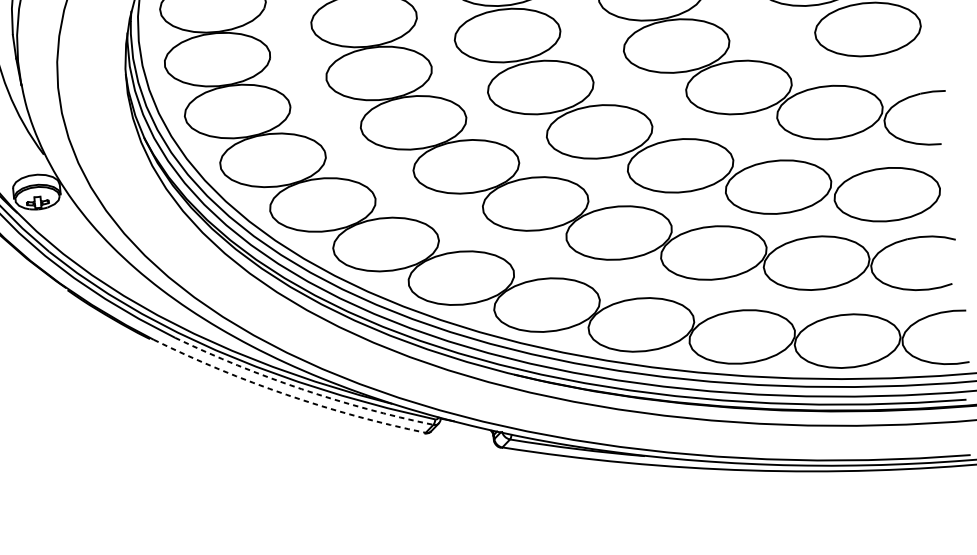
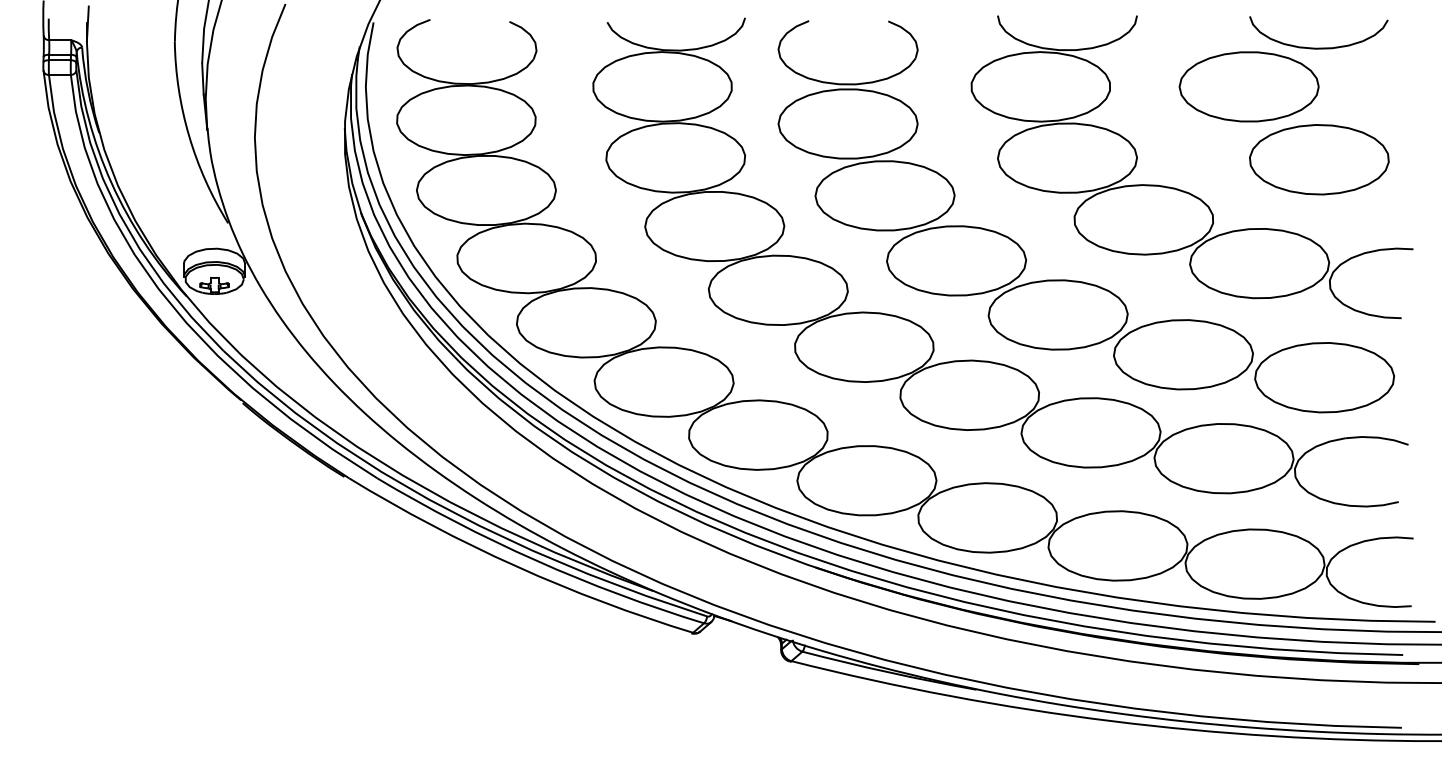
arc: (301, 388) -> (536, 560), dashed -> solid
arc: (286, 394) -> (516, 566), dashed -> solid

